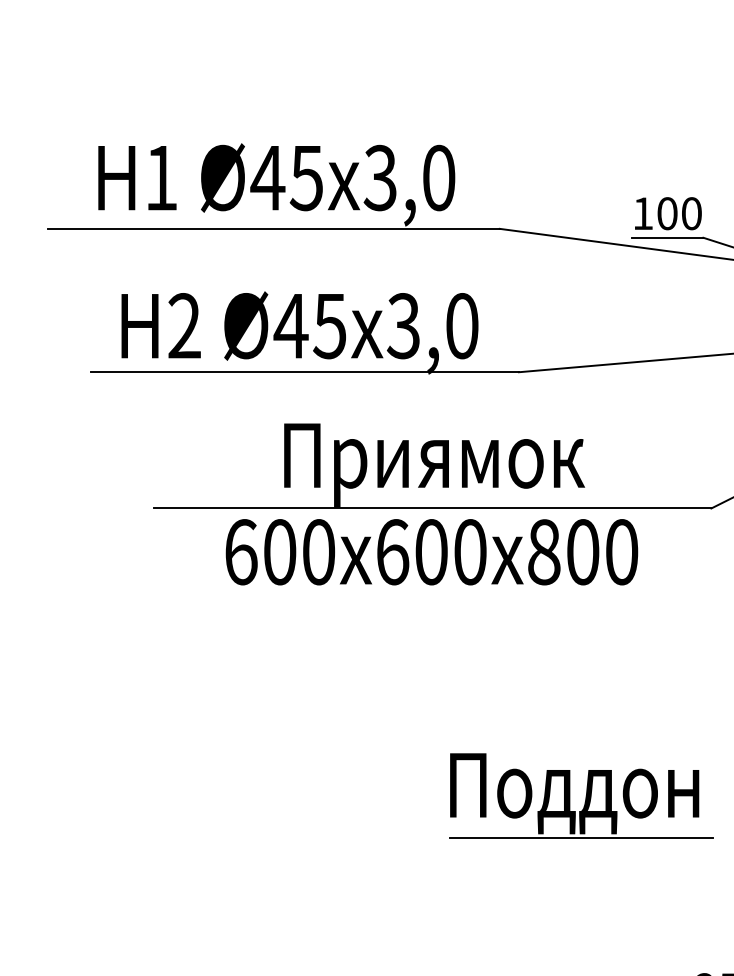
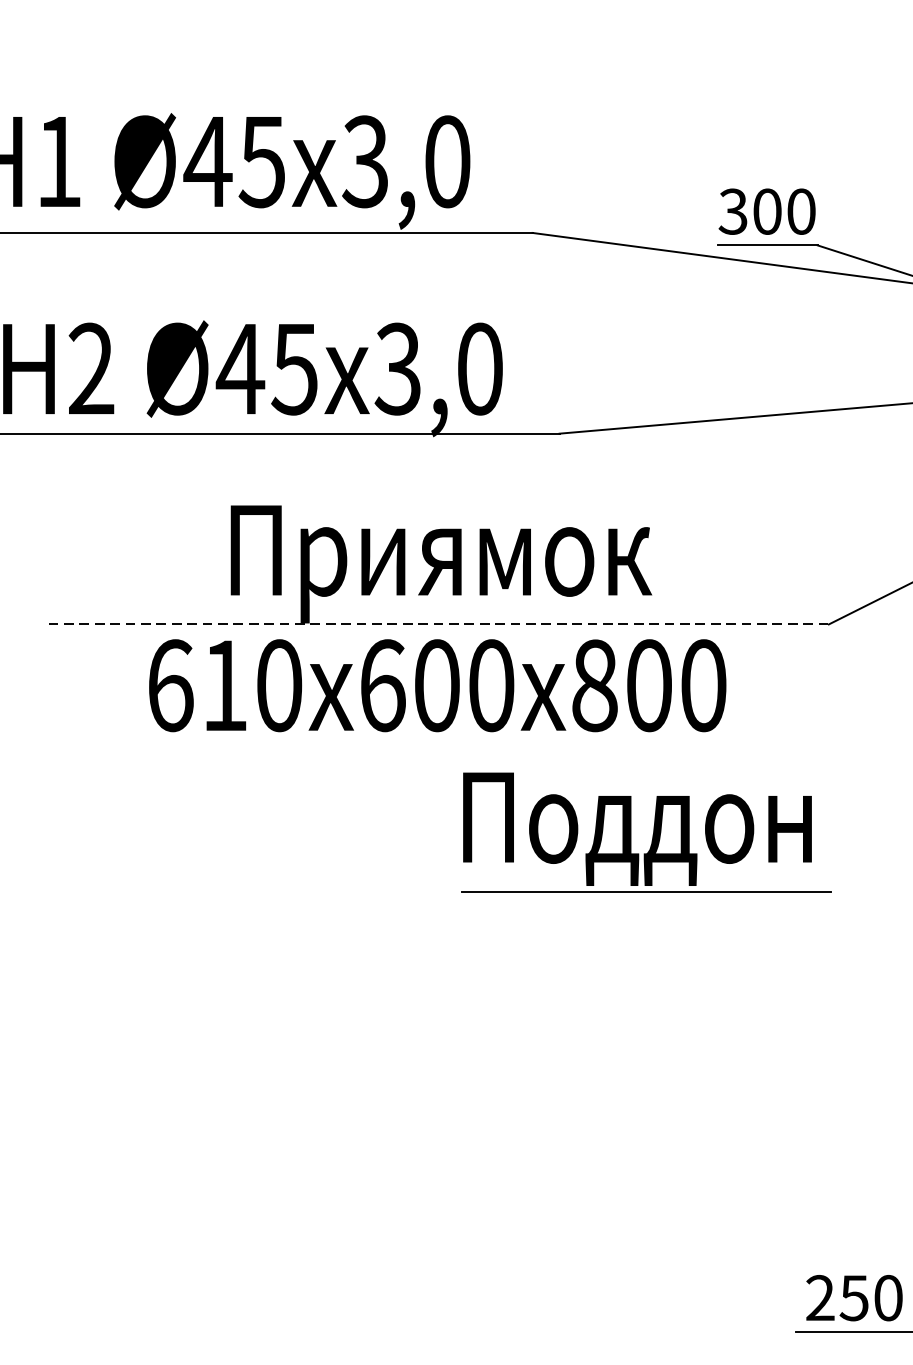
text: (642, 213) -> (732, 211), 100 -> 300
line: (432, 508) -> (438, 624), solid -> dashed
text: (280, 552) -> (225, 686), 600 -> 610
part: (581, 795) -> (647, 831), moved

